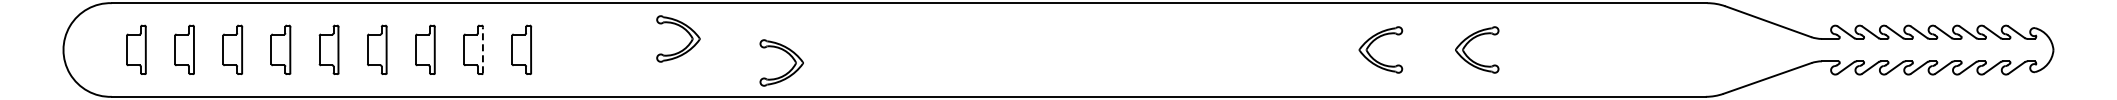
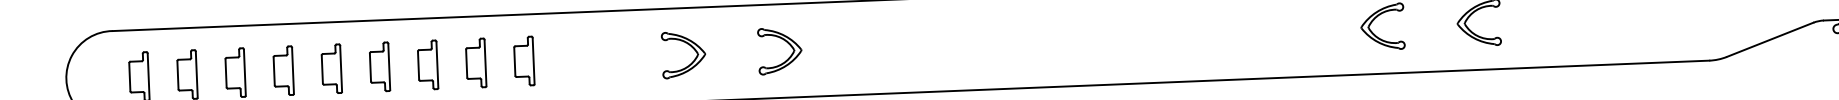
part: (683, 29) -> (688, 45), moved
line: (482, 50) -> (485, 63), dashed -> solid
part: (788, 54) -> (786, 42), moved

